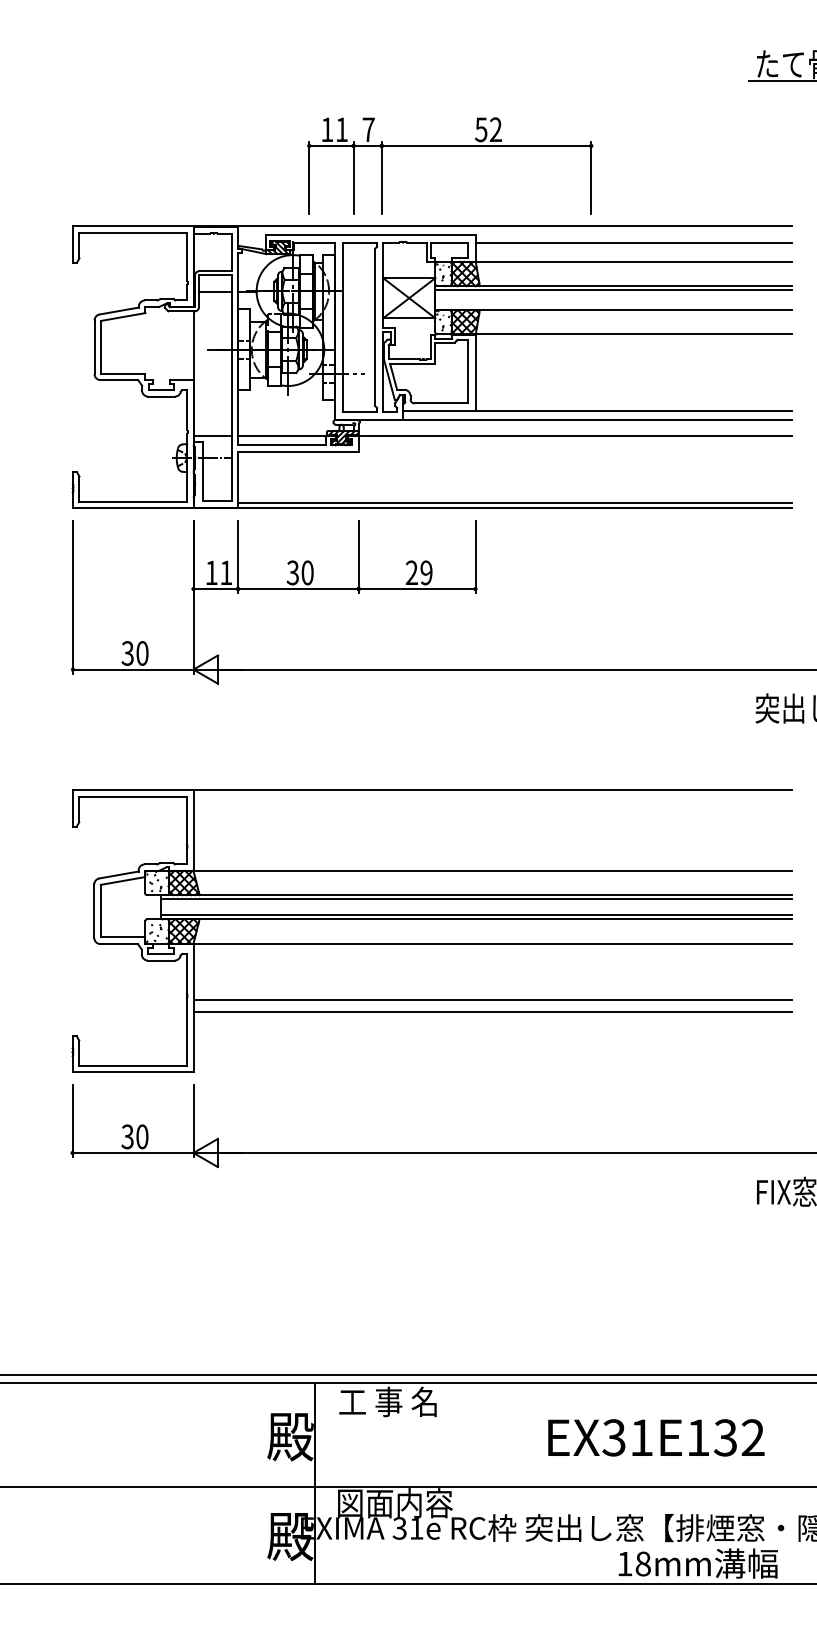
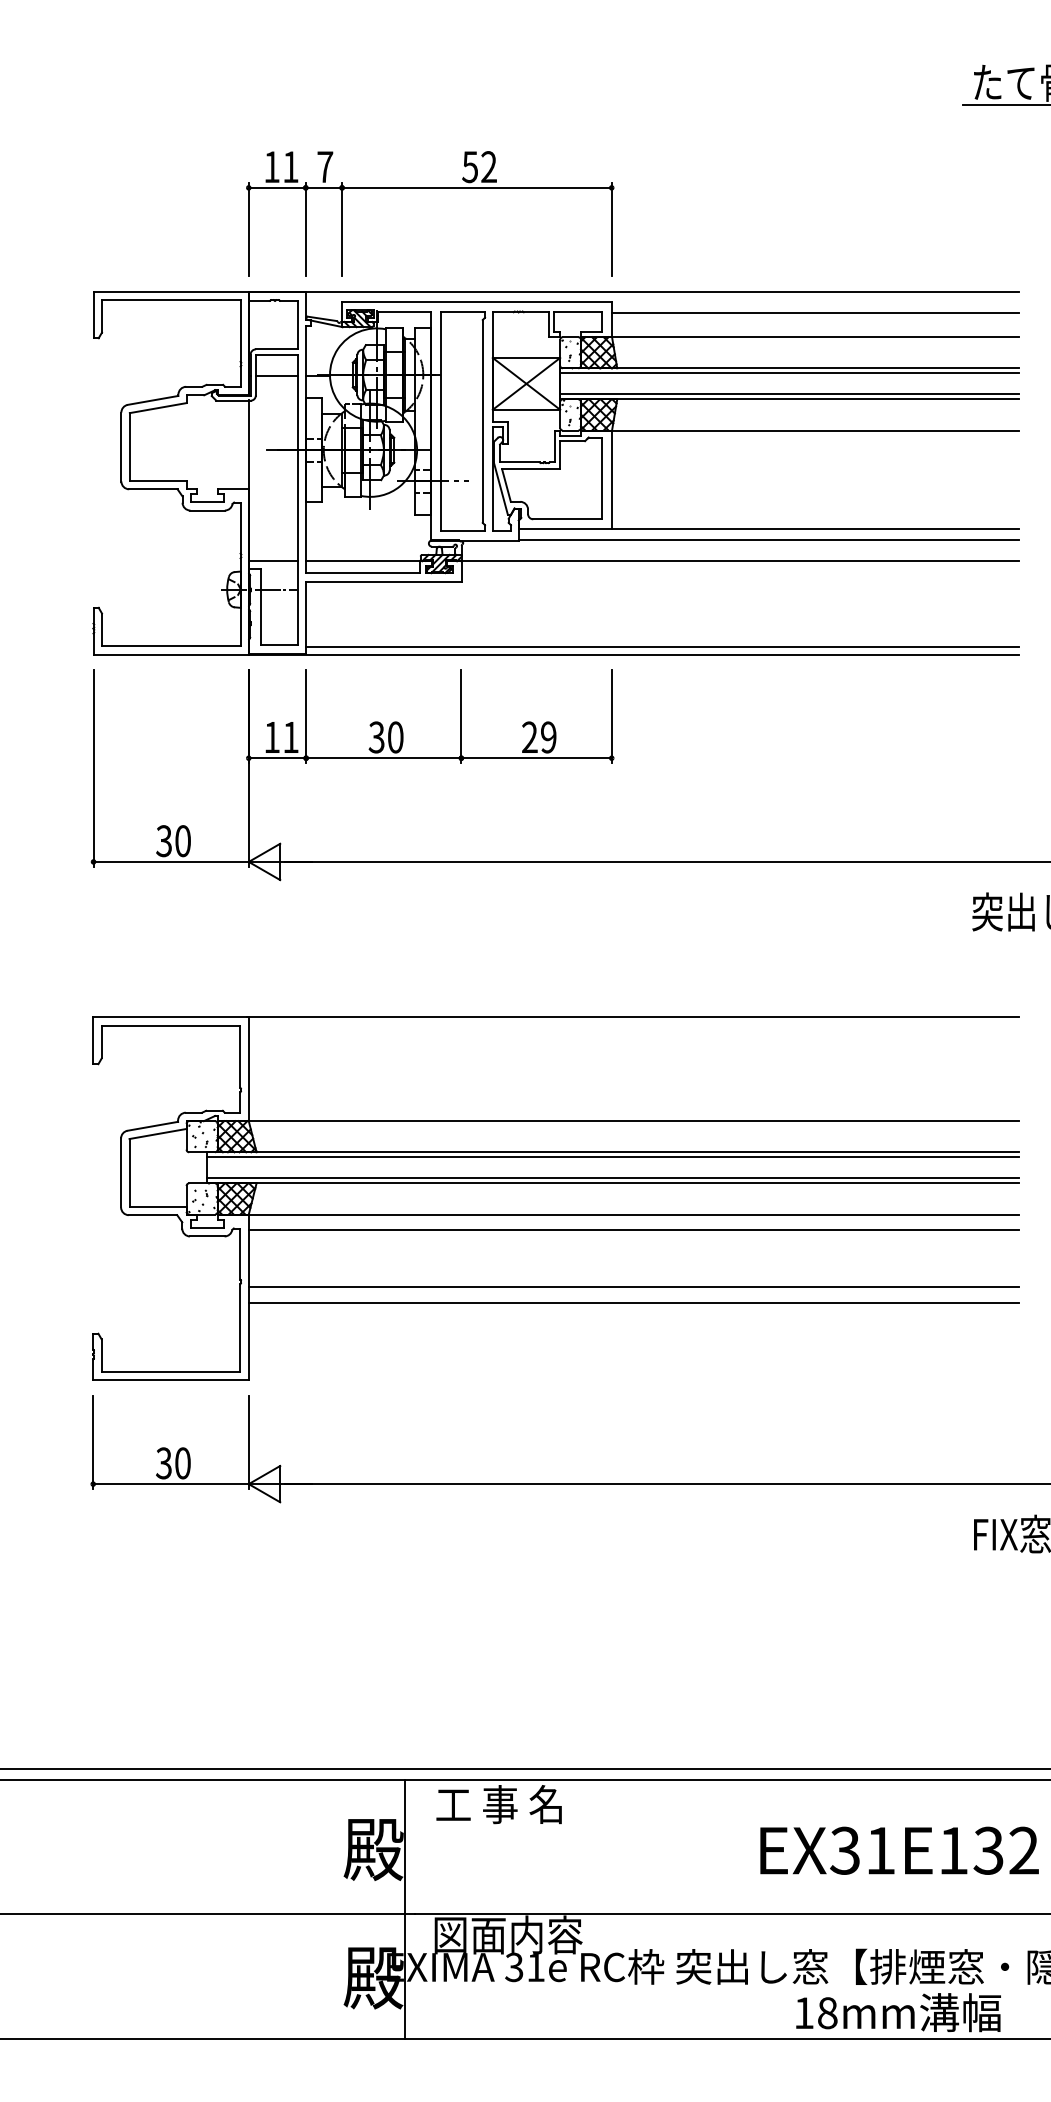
part: (450, 146) -> (430, 188), moved
line: (613, 306) -> (789, 394), added
line: (492, 955) -> (633, 1230), added
text: (656, 1437) -> (899, 1850), moved

